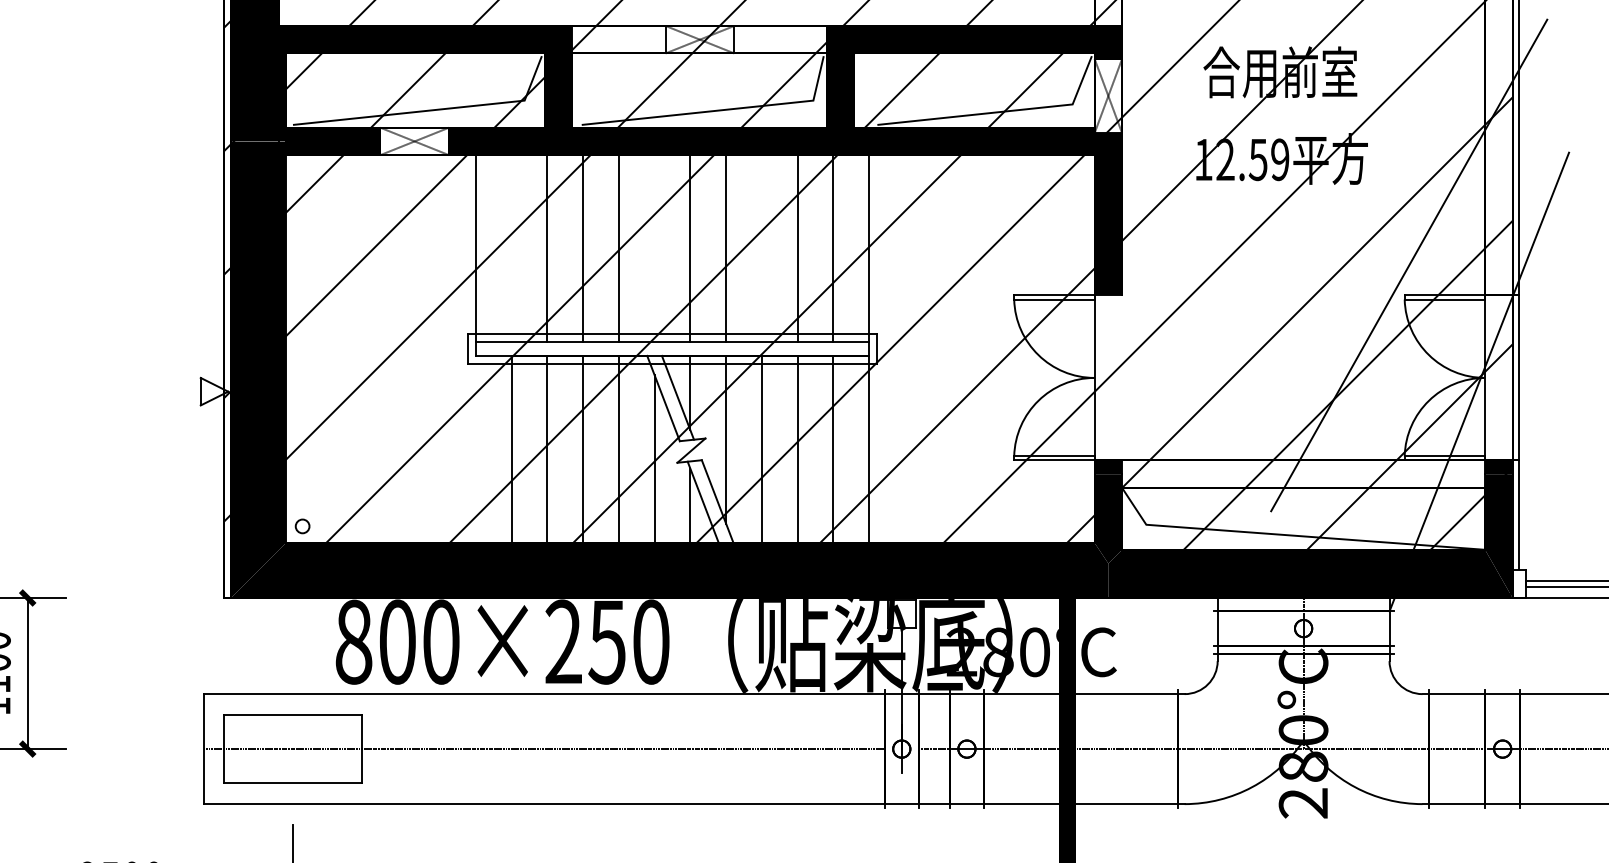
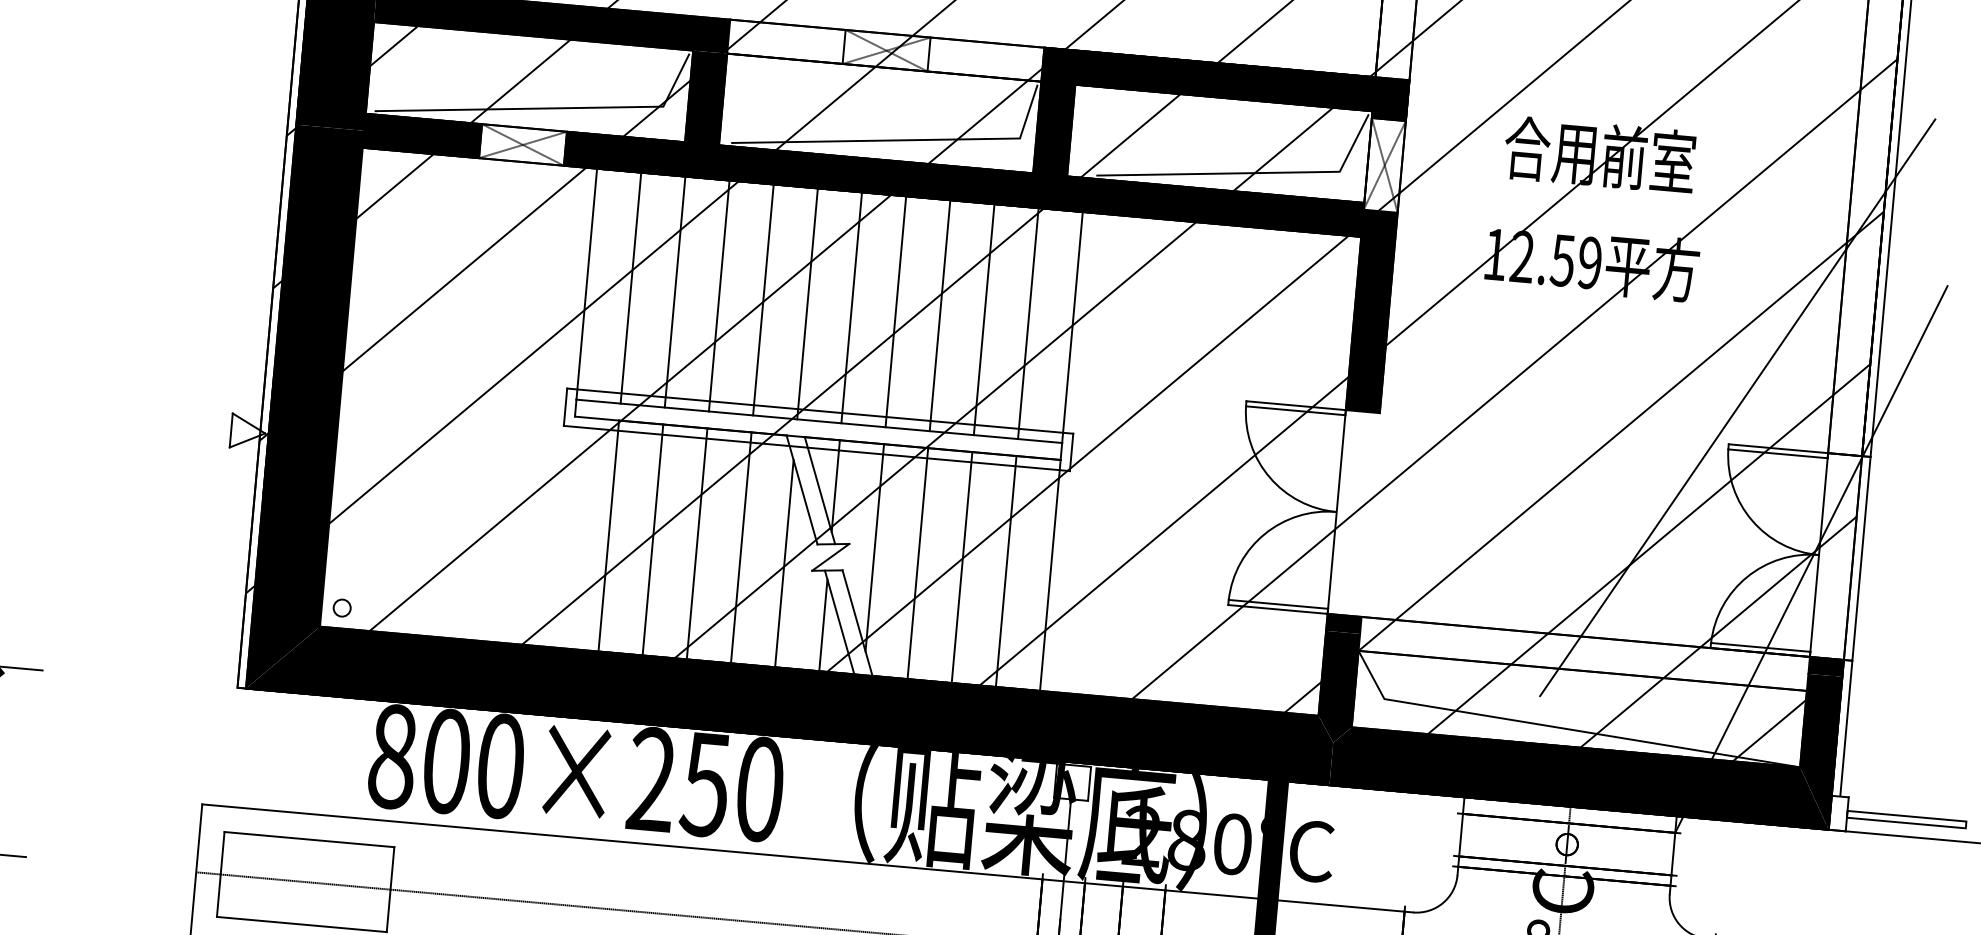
line: (511, 248) -> (630, 287), added
line: (654, 248) -> (807, 303), added
line: (761, 248) -> (939, 315), added

